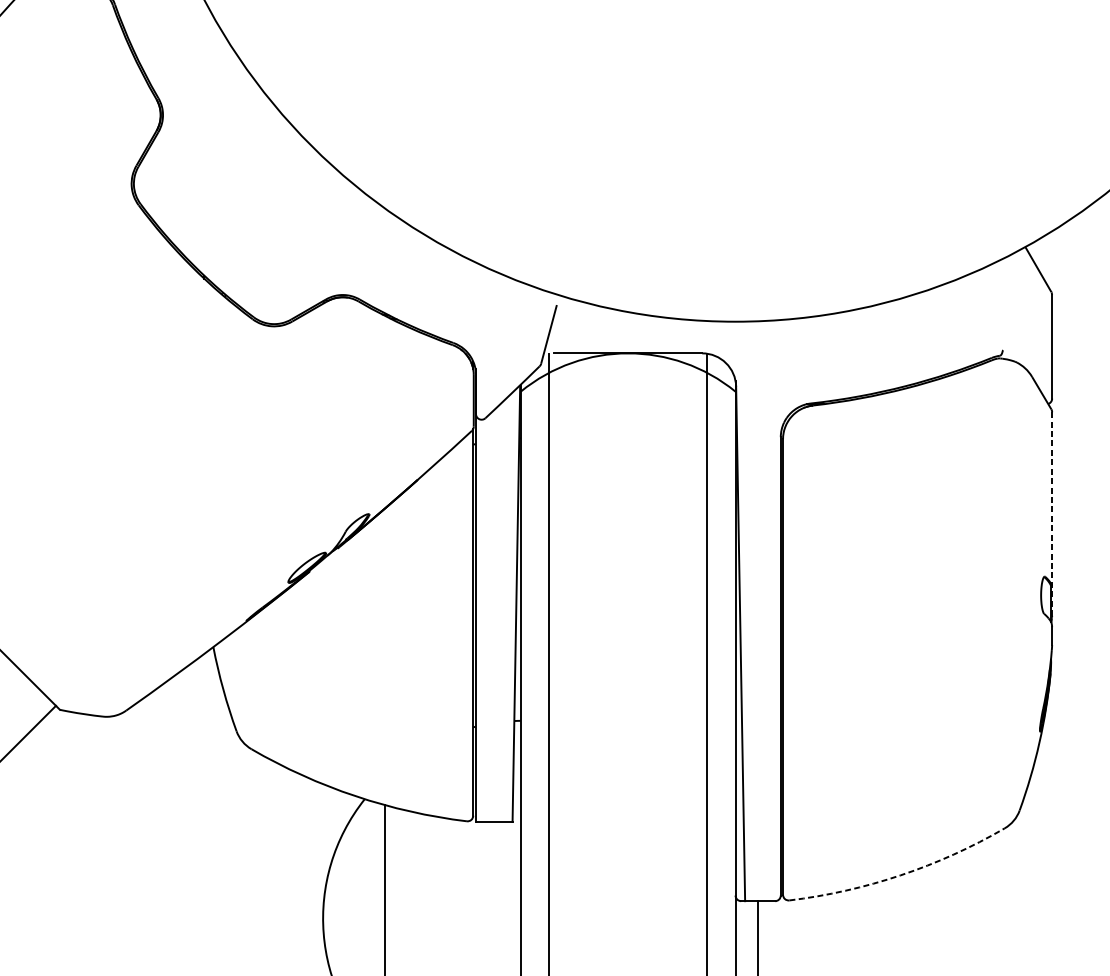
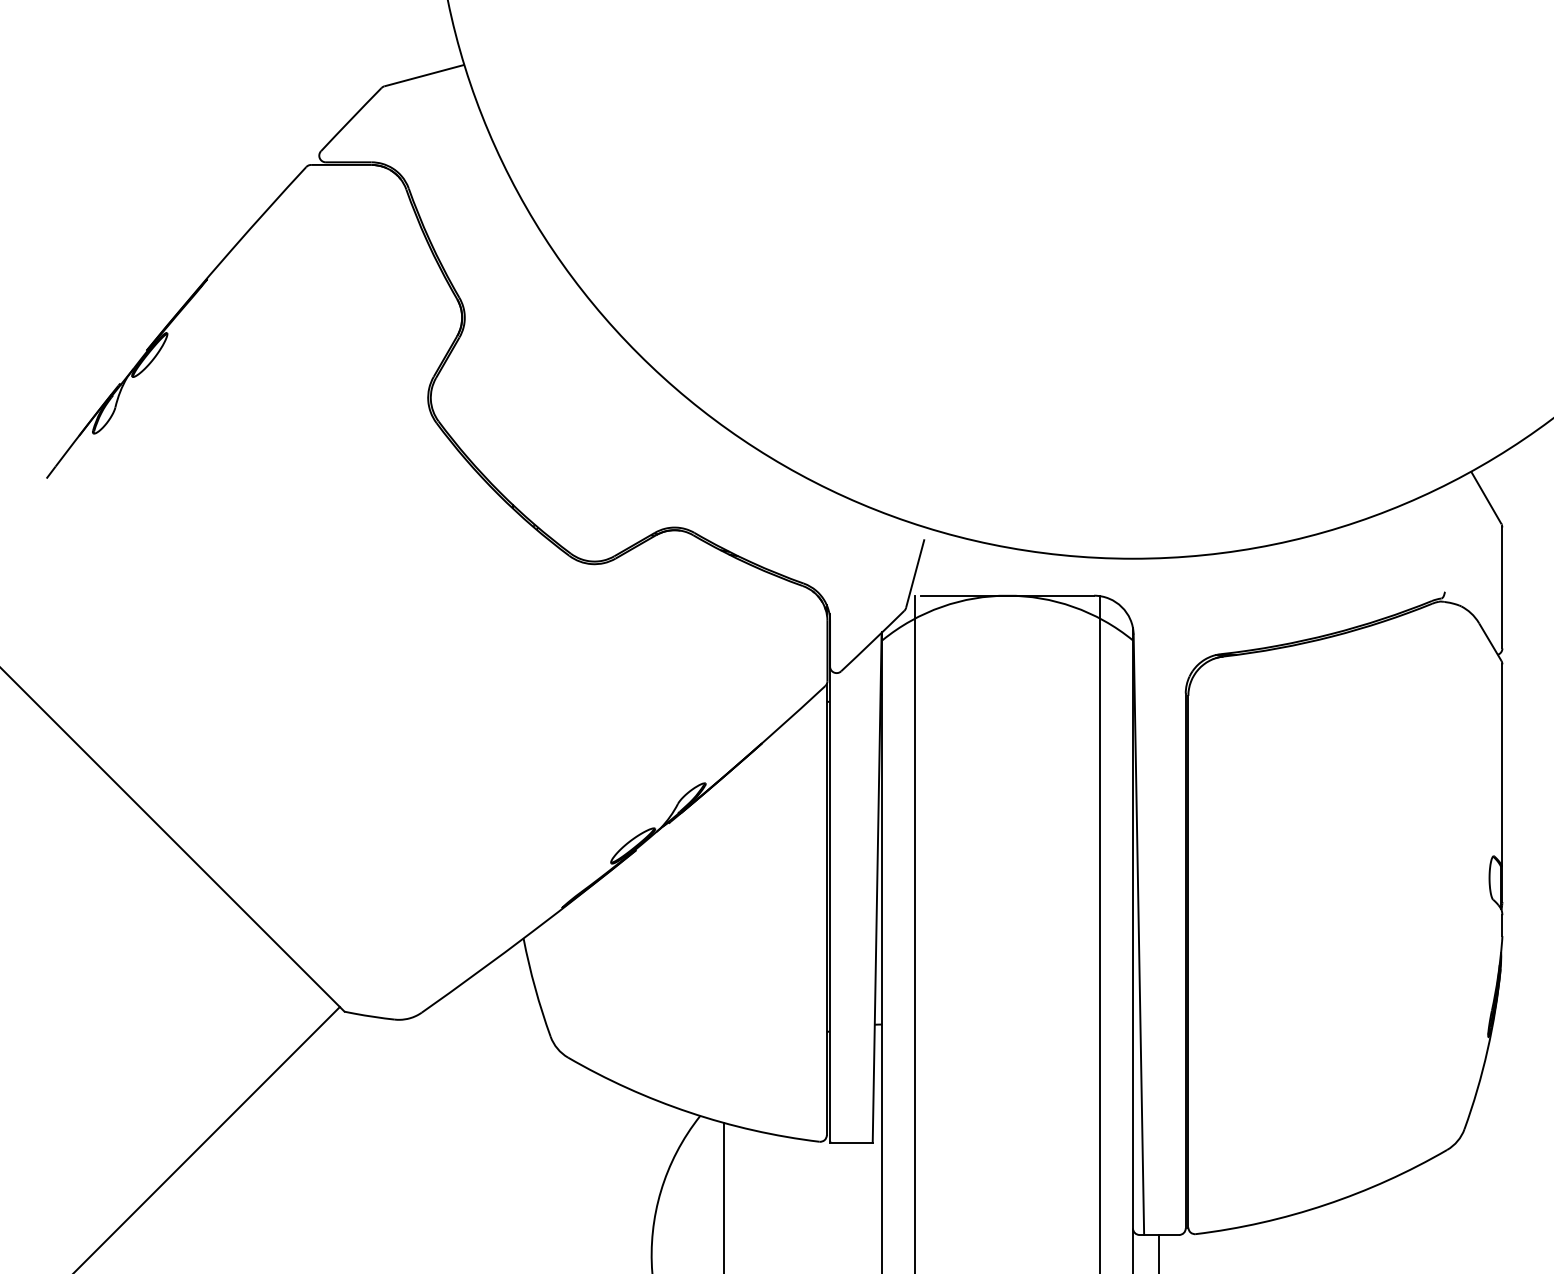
line: (1052, 514) -> (1502, 783), dashed -> solid
arc: (900, 875) -> (1325, 1204), dashed -> solid

